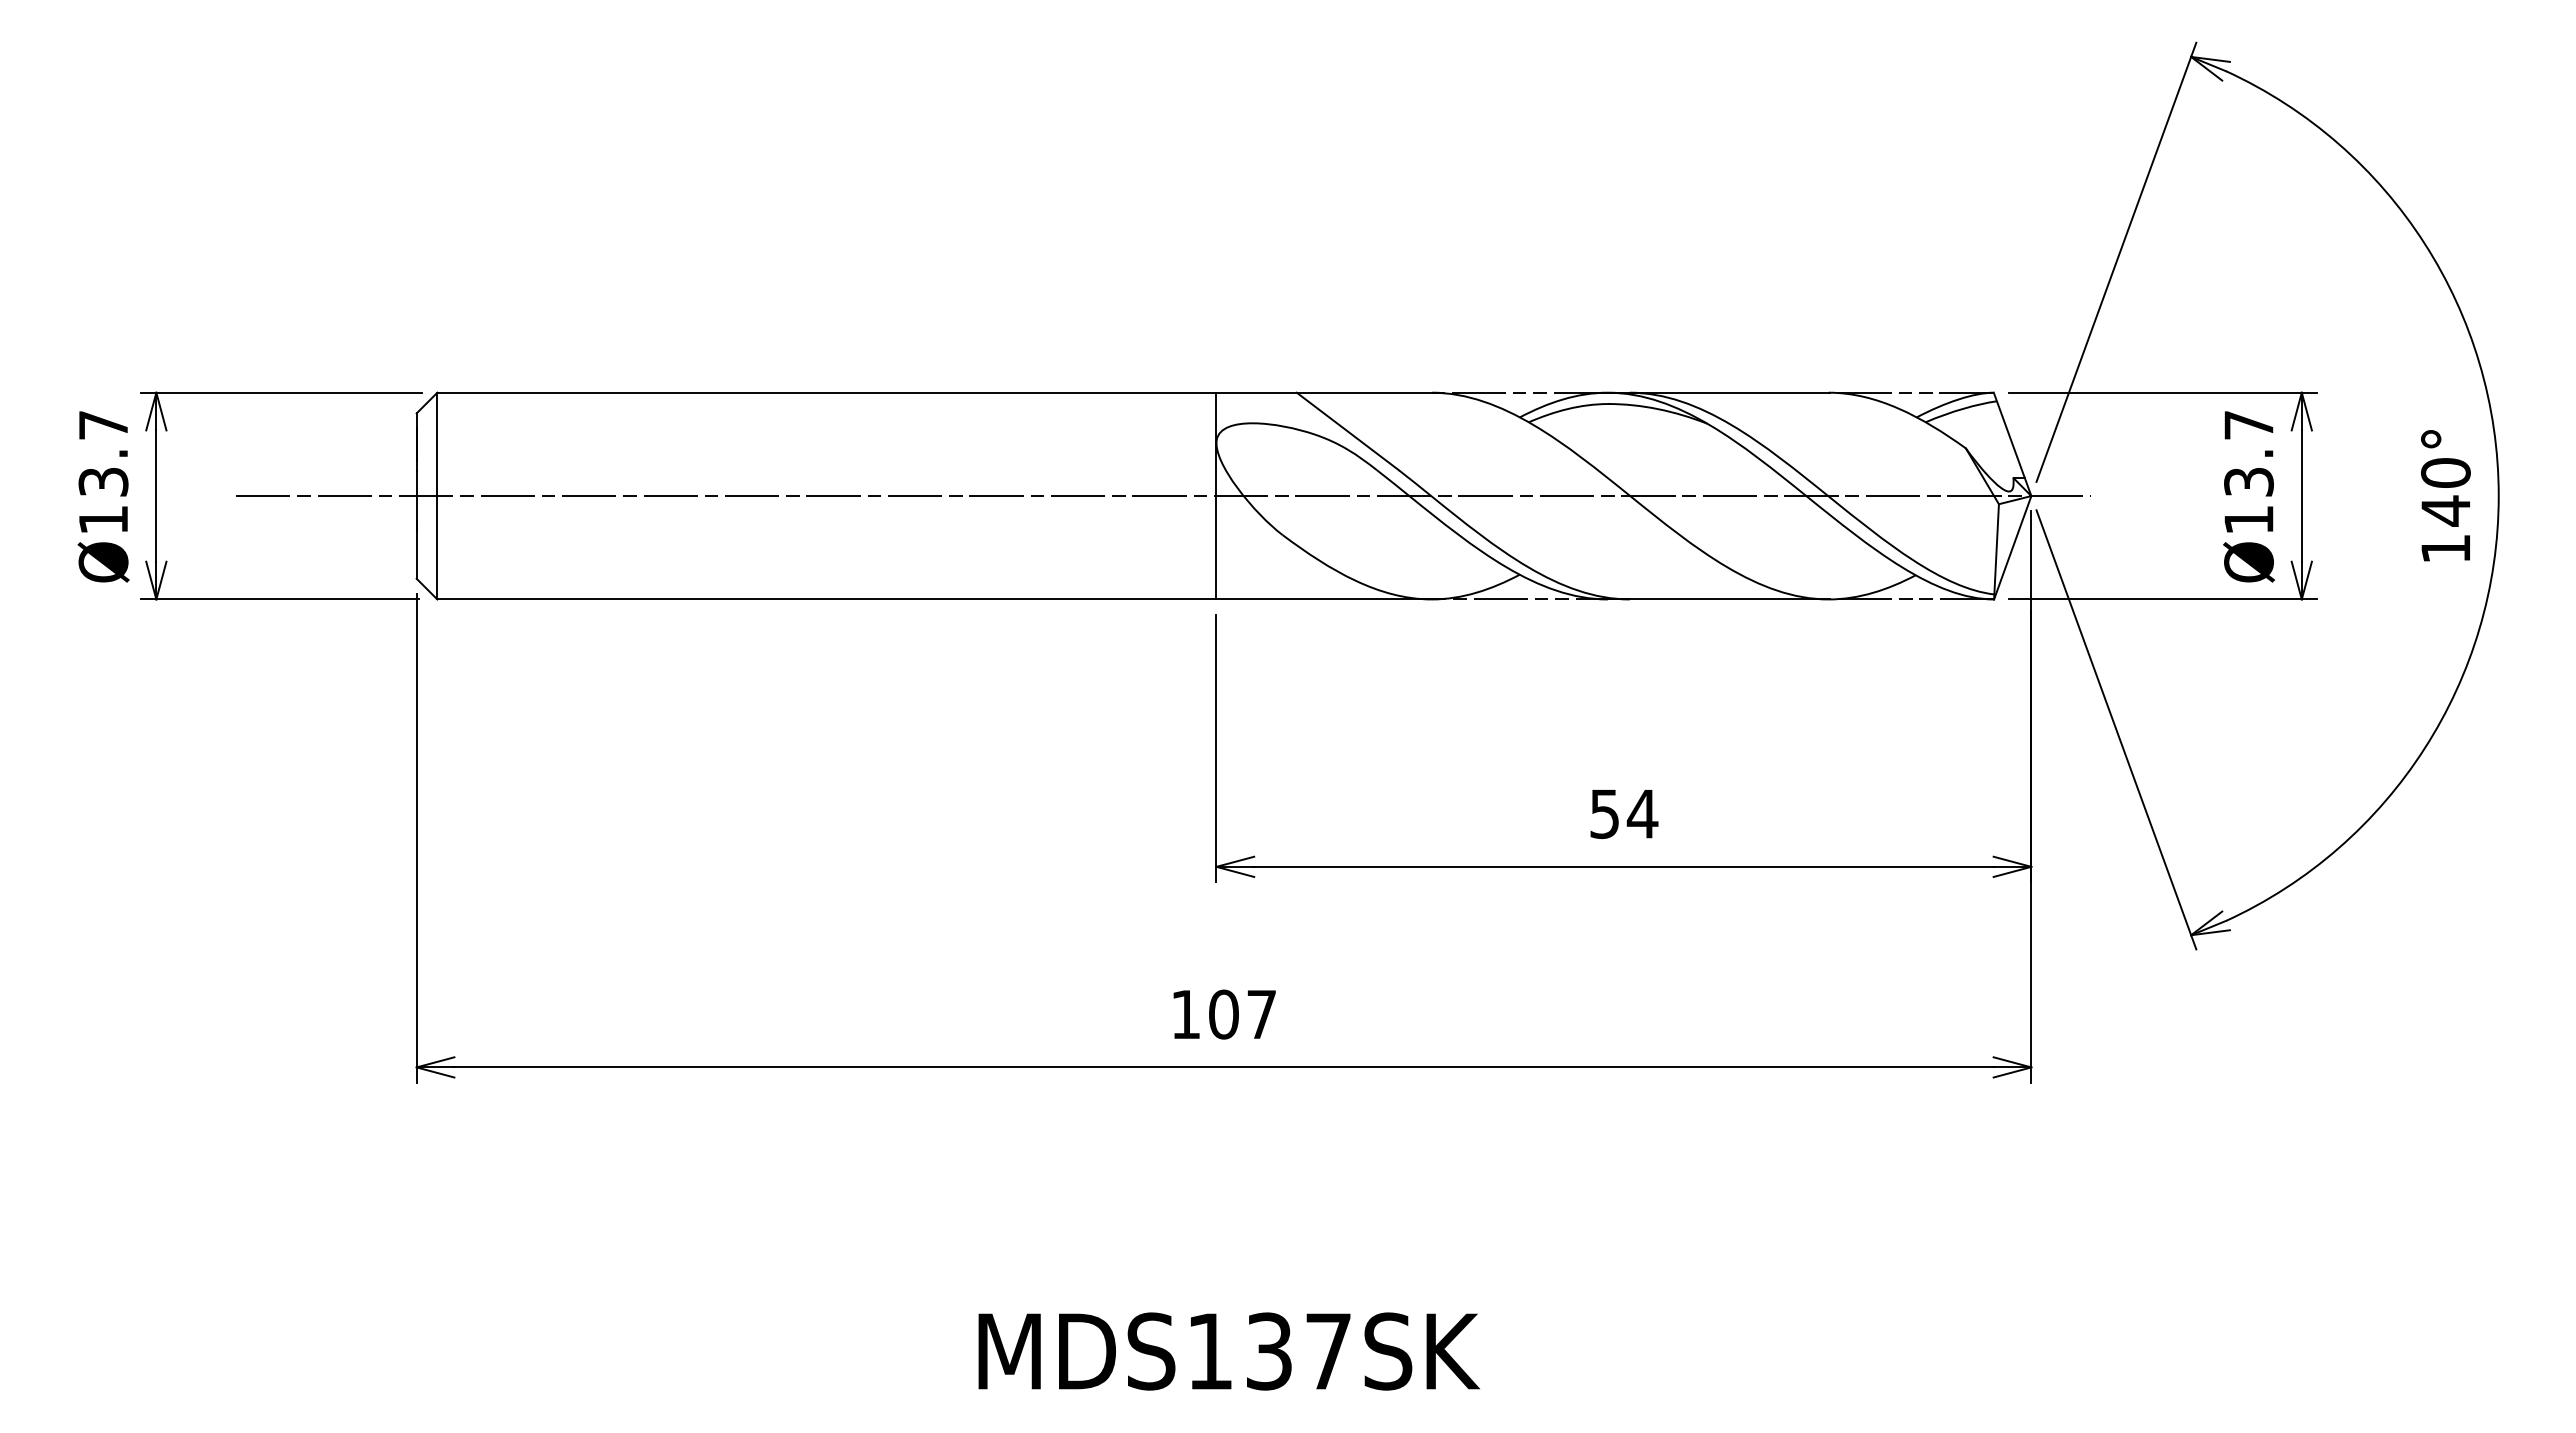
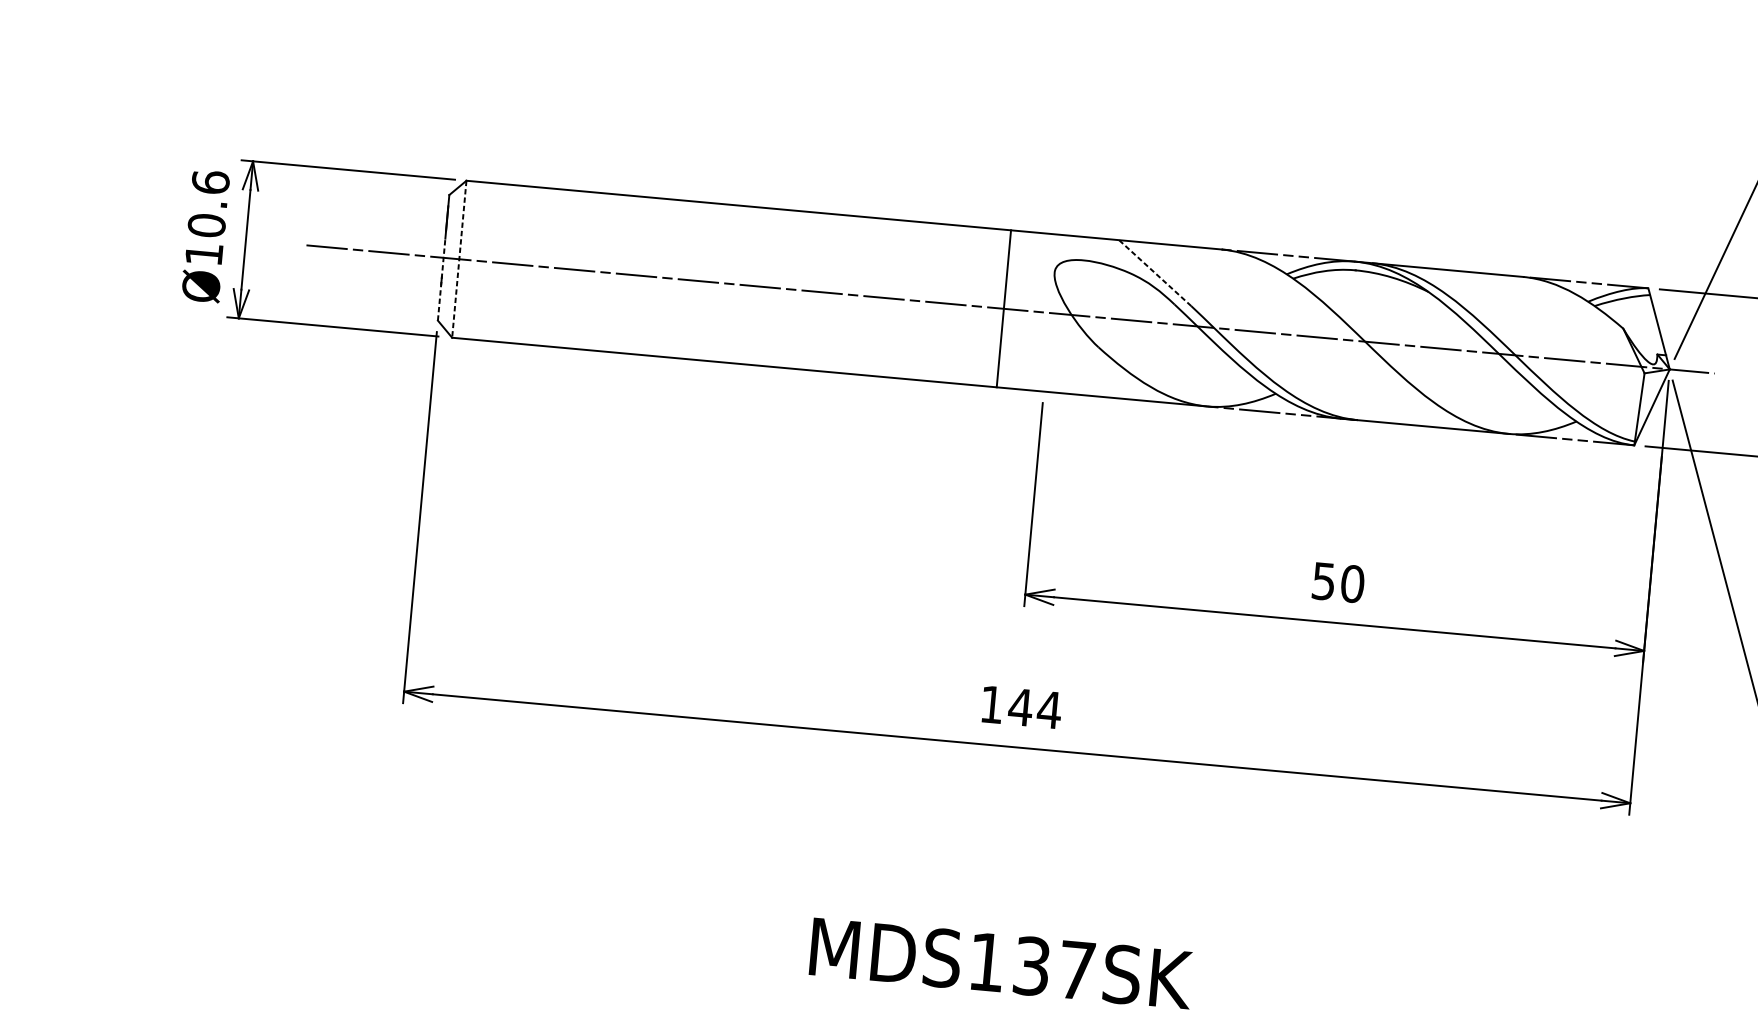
line: (1347, 431) -> (1154, 273), solid -> dashed
text: (103, 453) -> (208, 203), Ø13.7 -> Ø10.6
line: (1216, 495) -> (1003, 308), moved
line: (437, 496) -> (459, 259), solid -> dashed
line: (416, 524) -> (441, 279), solid -> dashed
text: (1642, 814) -> (1352, 584), 54 -> 50
text: (1242, 1014) -> (1034, 708), 107 -> 144

